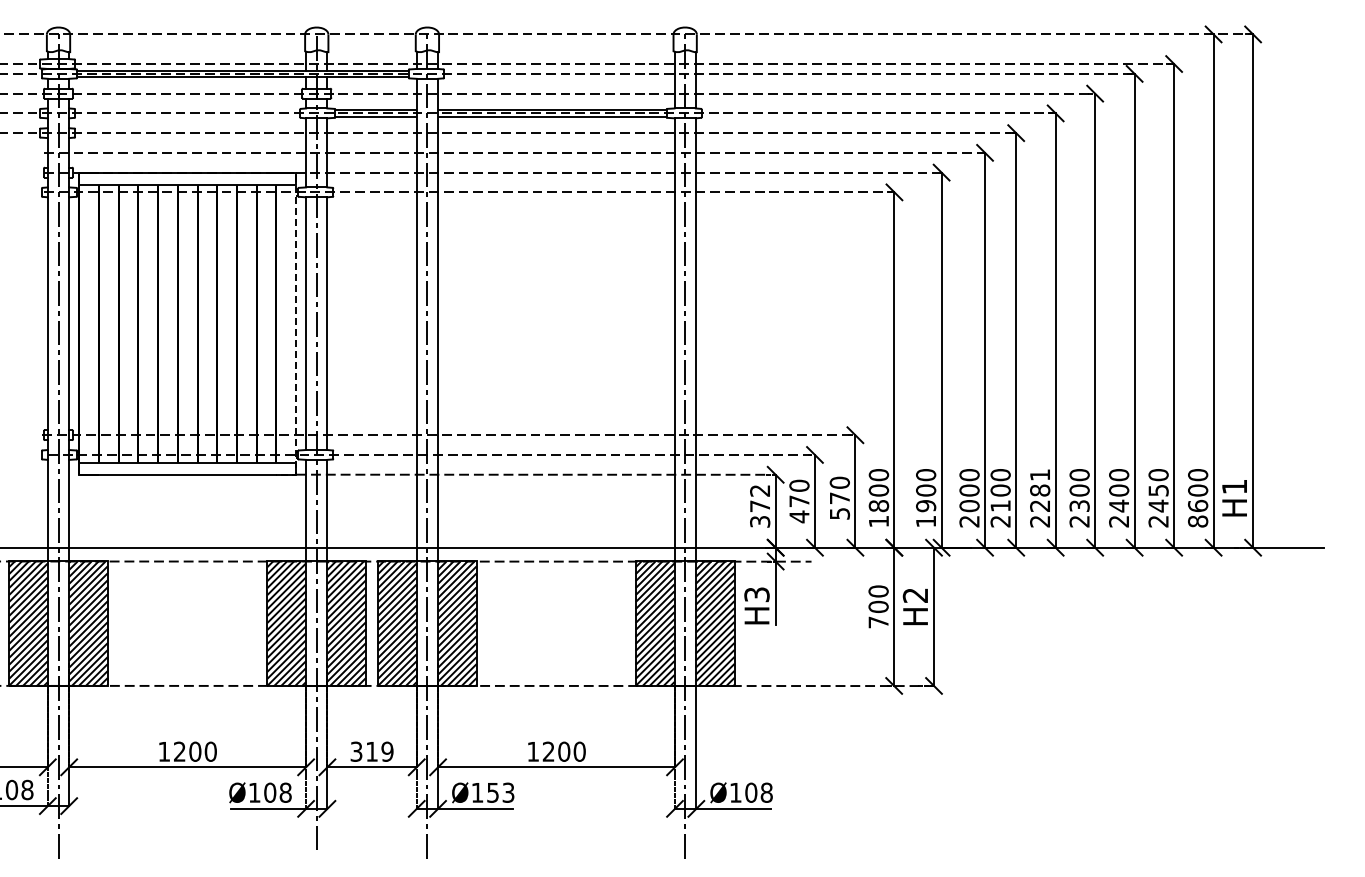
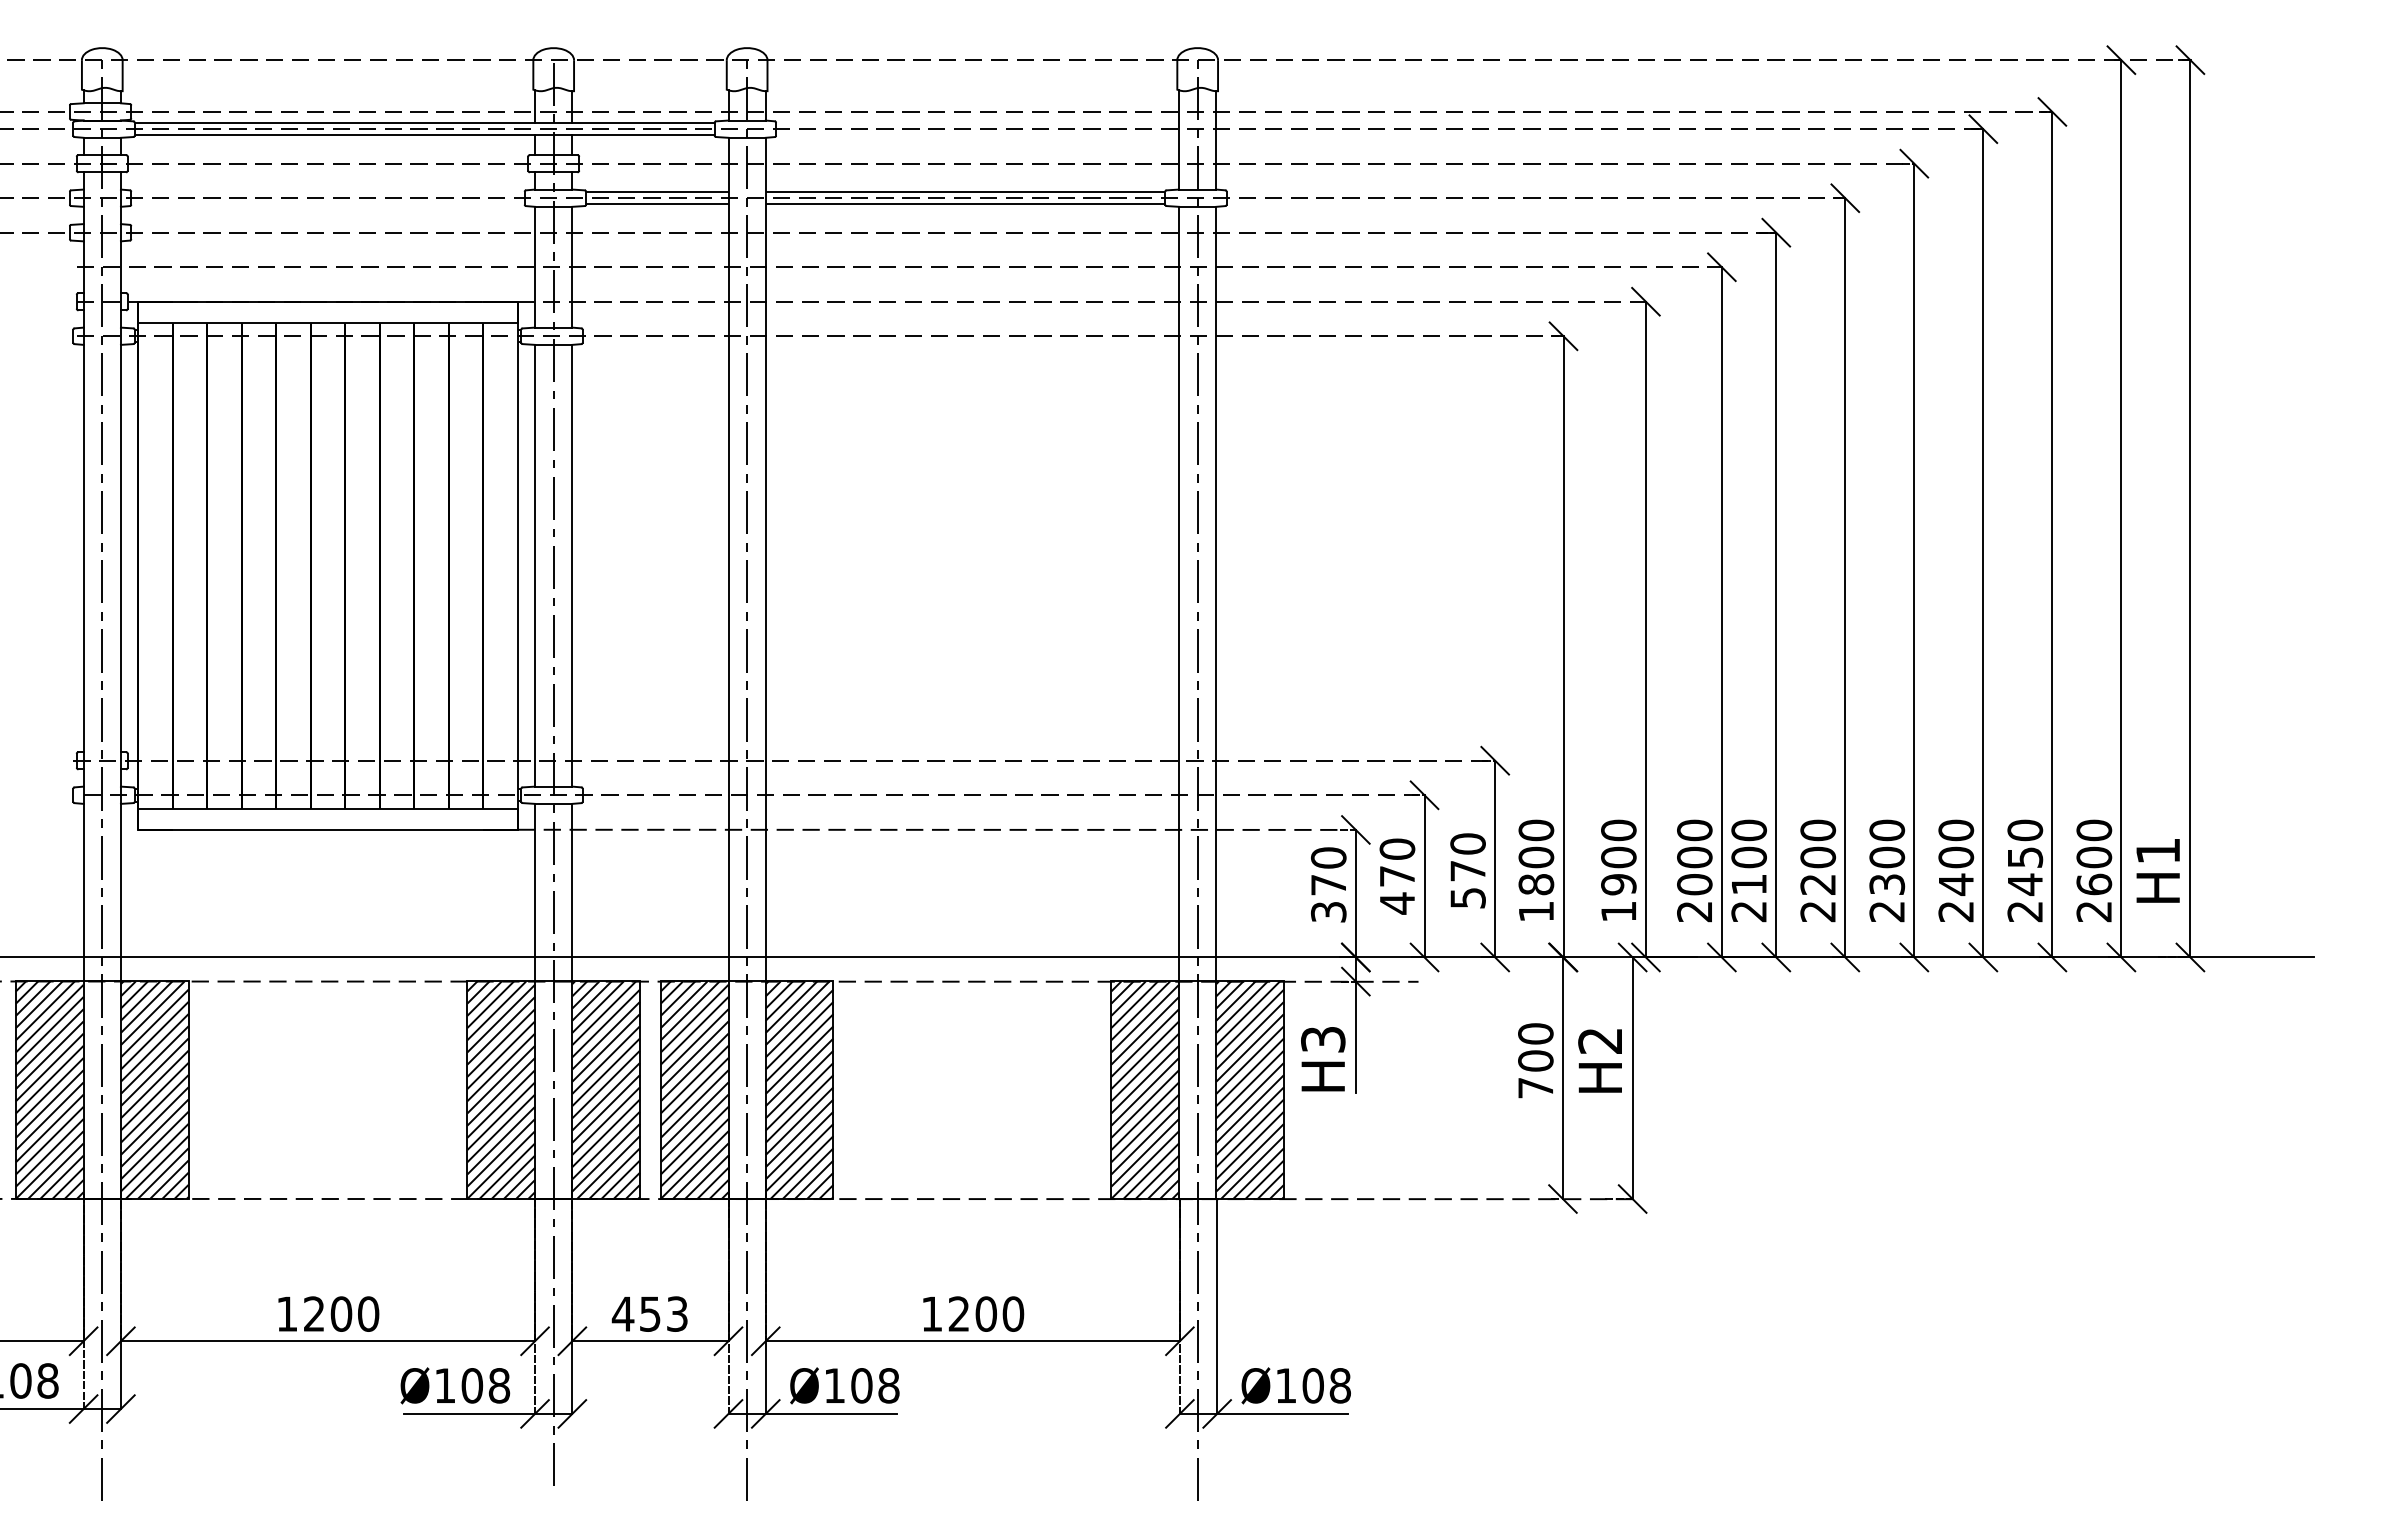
line: (296, 324) -> (518, 567), dashed -> solid
text: (1040, 482) -> (1818, 843), 2281 -> 2200
text: (760, 490) -> (1329, 857), 372 -> 370
text: (1198, 521) -> (2094, 911), 8600 -> 2600
text: (371, 751) -> (649, 1313), 319 -> 453
text: (500, 792) -> (874, 1385), Ø153 -> Ø108

